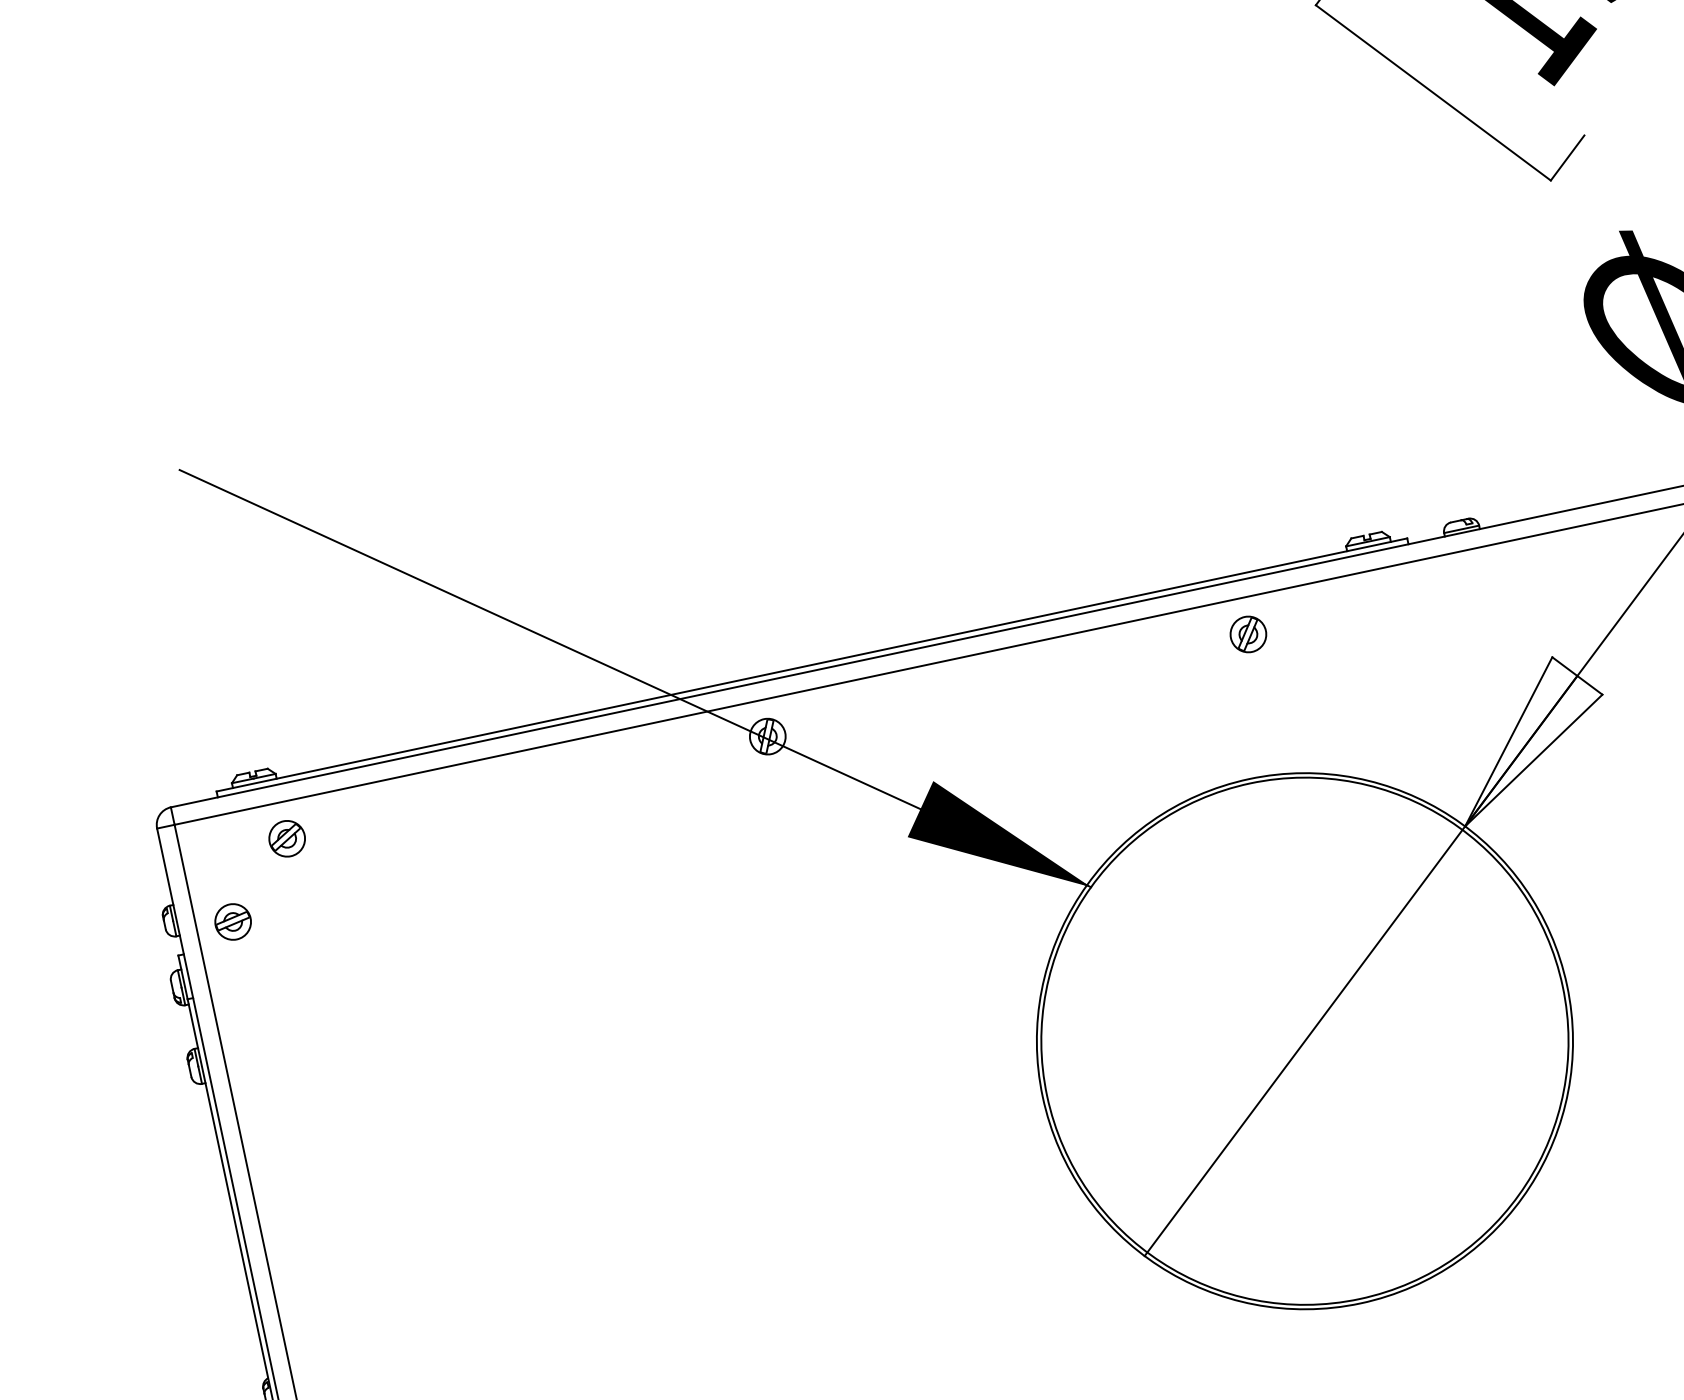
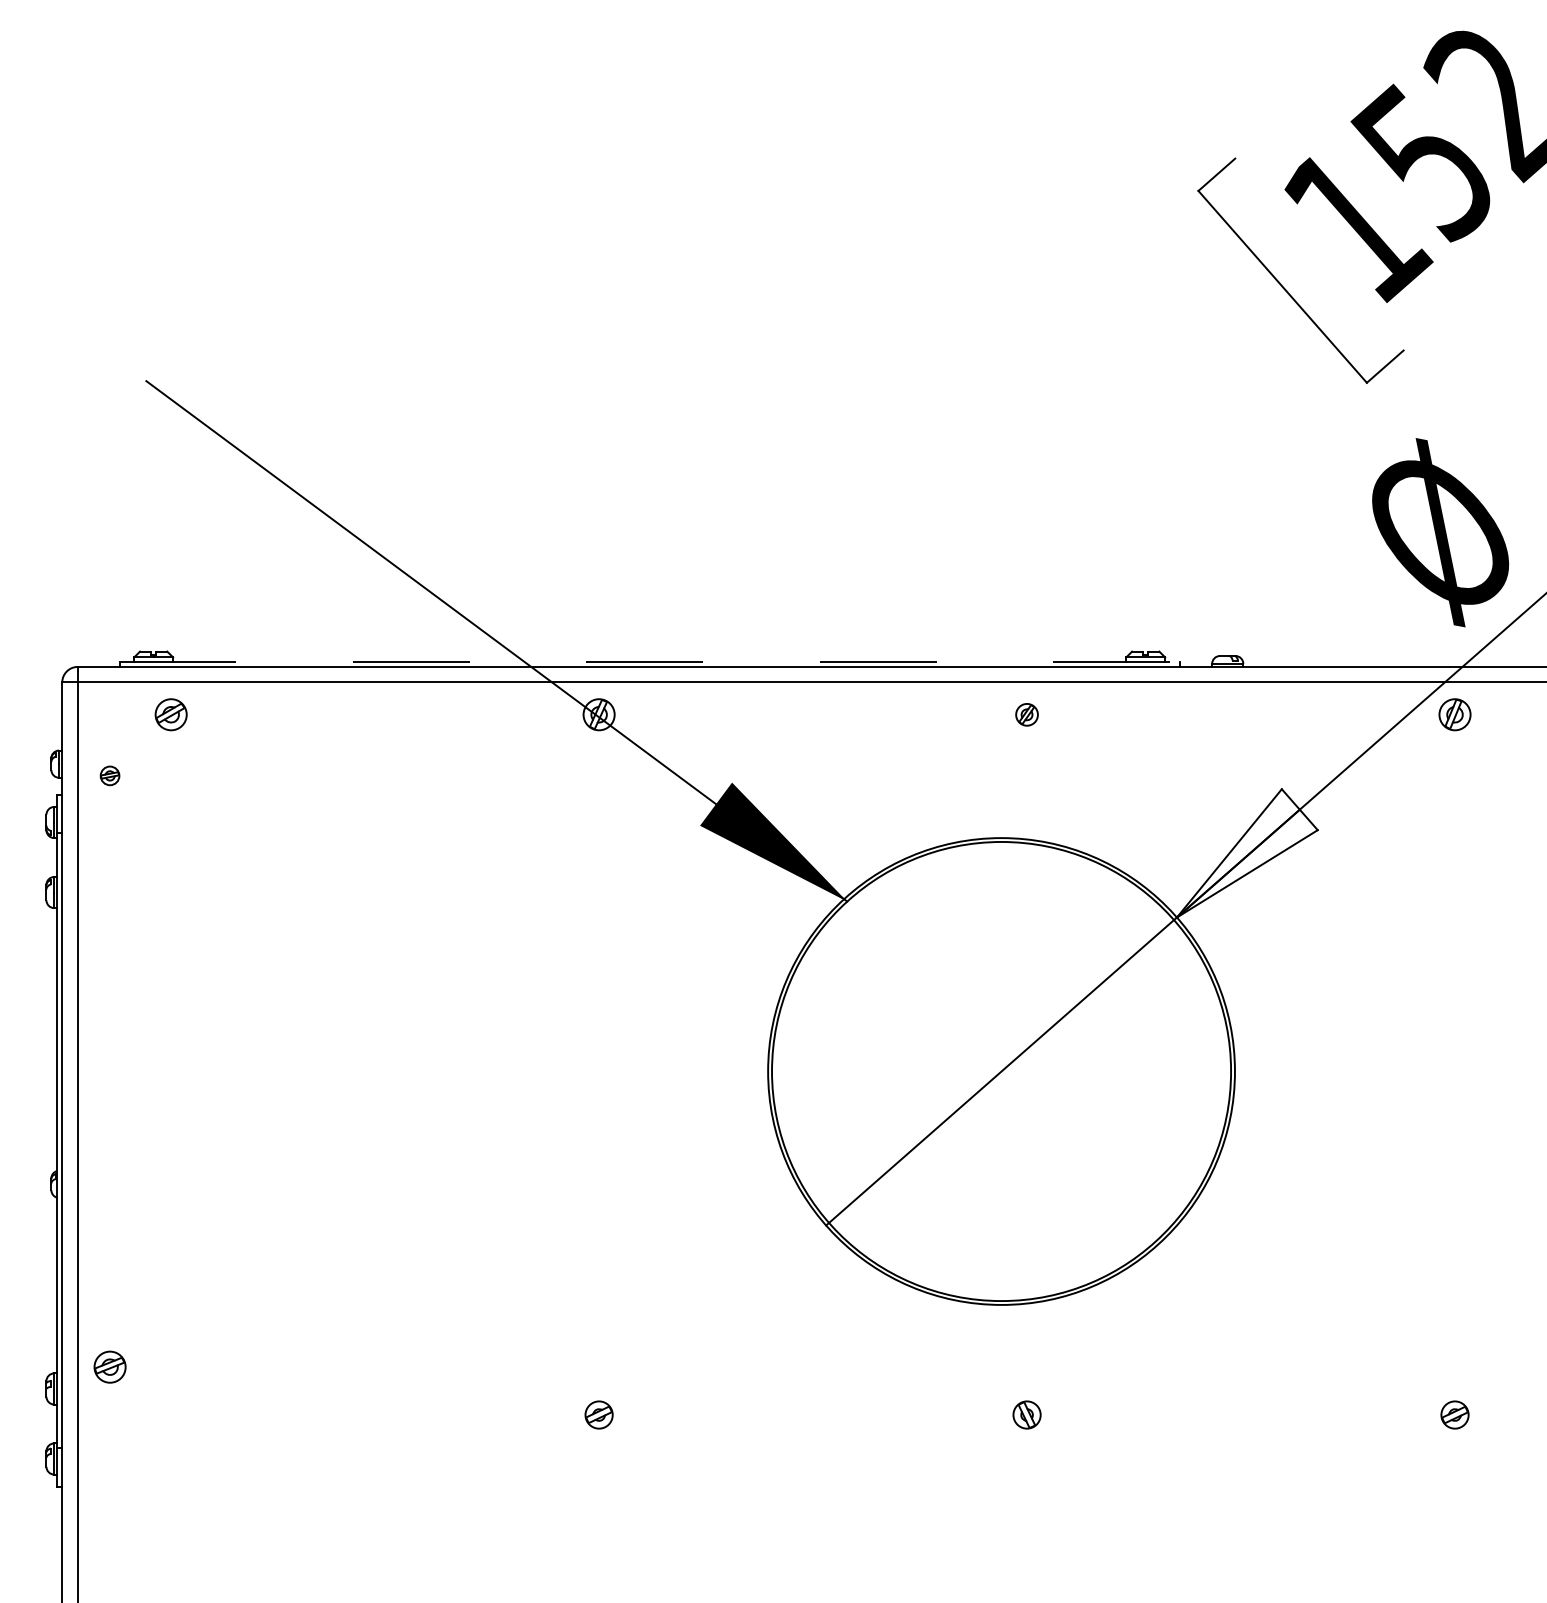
part: (1247, 634) -> (1026, 714), size x0.7
line: (812, 664) -> (650, 661), solid -> dashed
part: (232, 921) -> (109, 775), size x0.6

